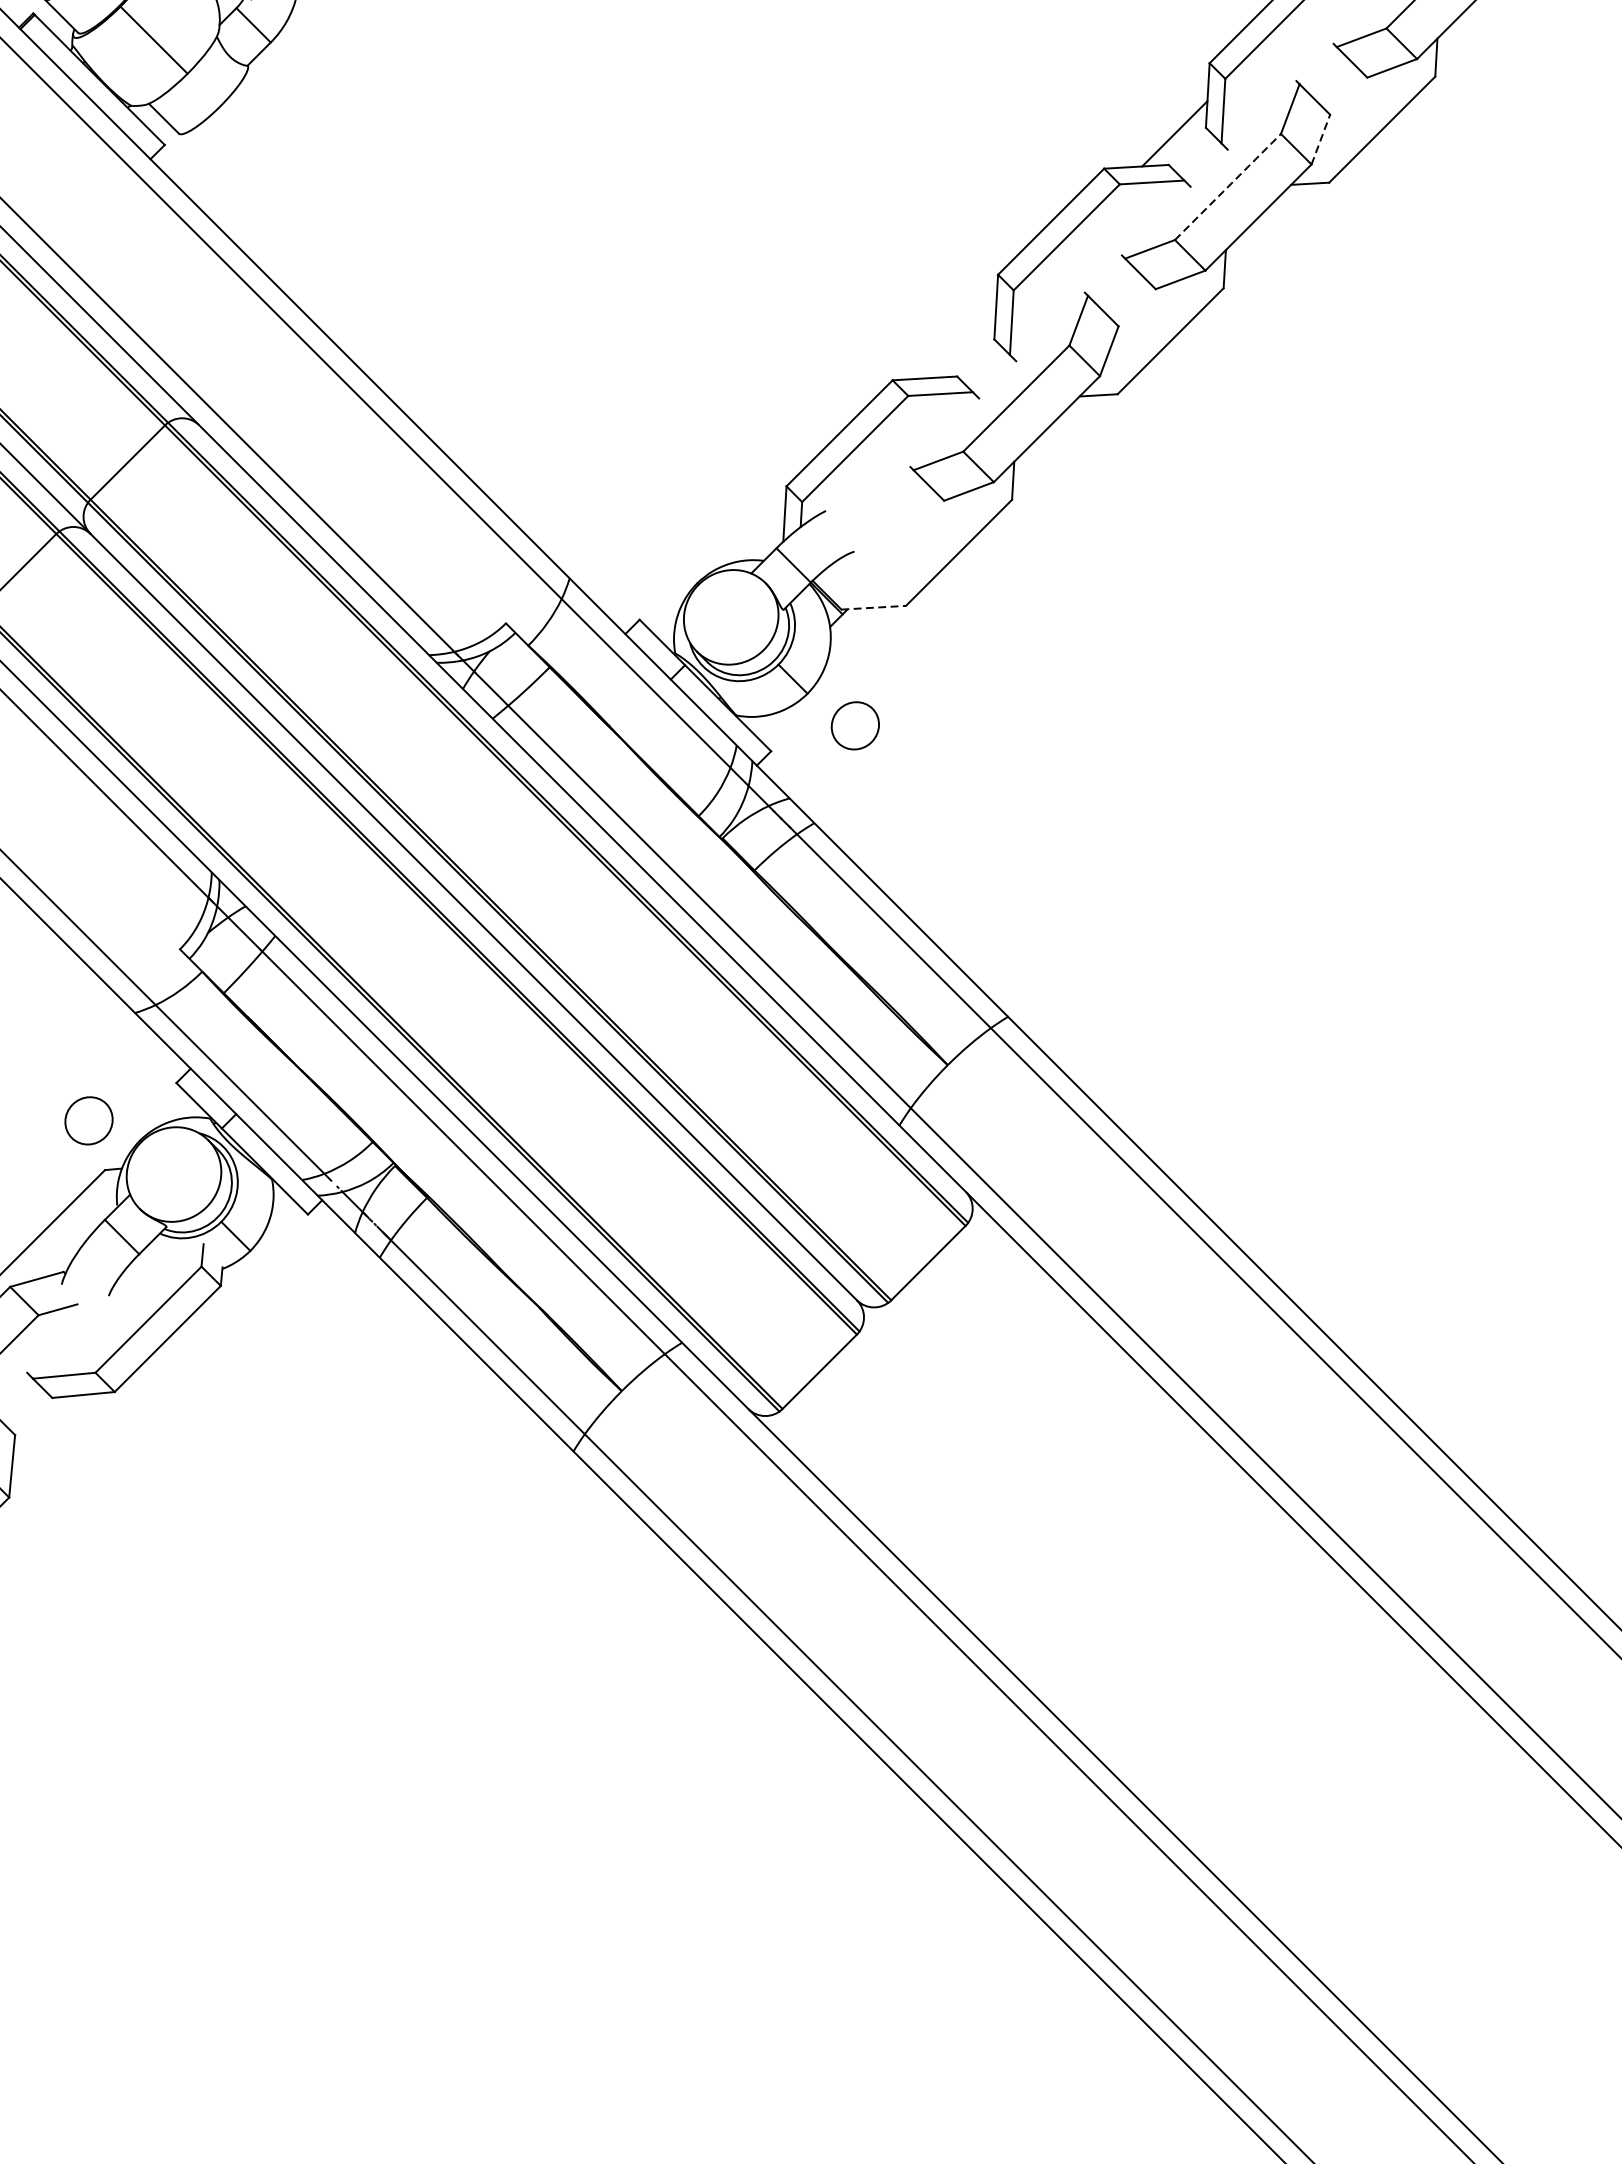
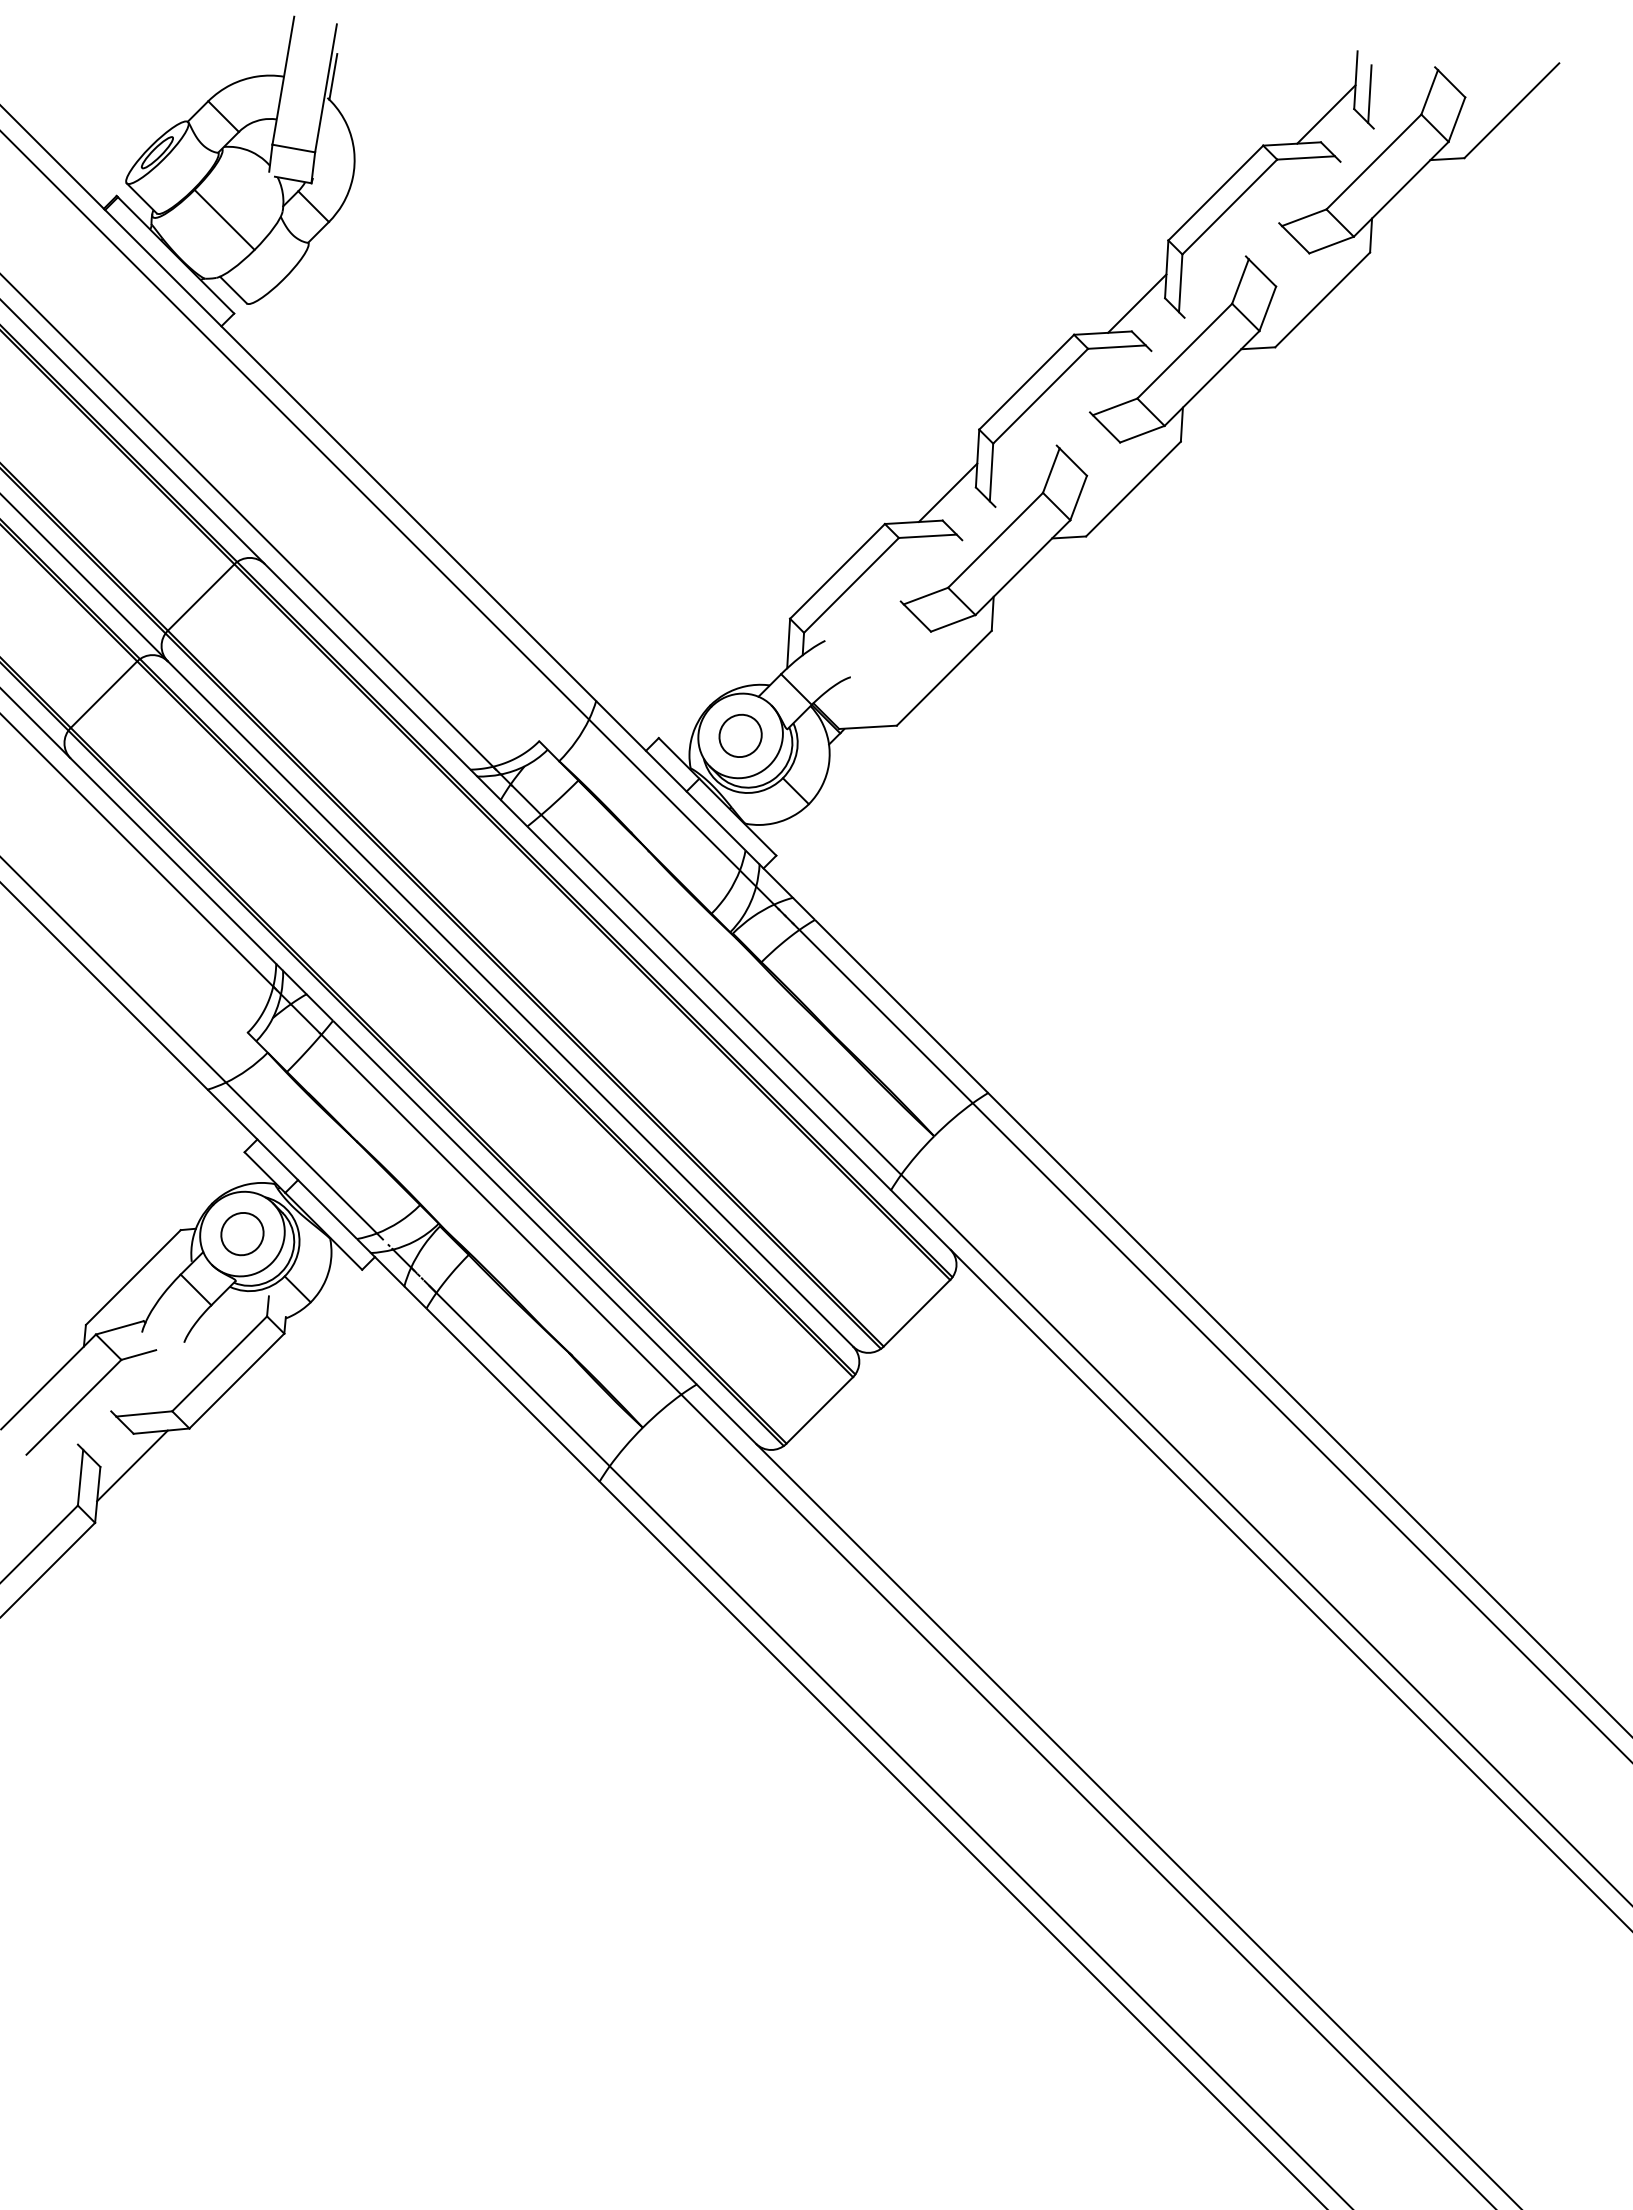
line: (1320, 139) -> (1267, 308), dashed -> solid
line: (1228, 186) -> (1185, 350), dashed -> solid
line: (962, 345) -> (947, 492), added
line: (874, 607) -> (868, 727), dashed -> solid
part: (855, 725) -> (740, 735), moved
part: (89, 1121) -> (242, 1234), moved
line: (51, 1433) -> (132, 1465), added

